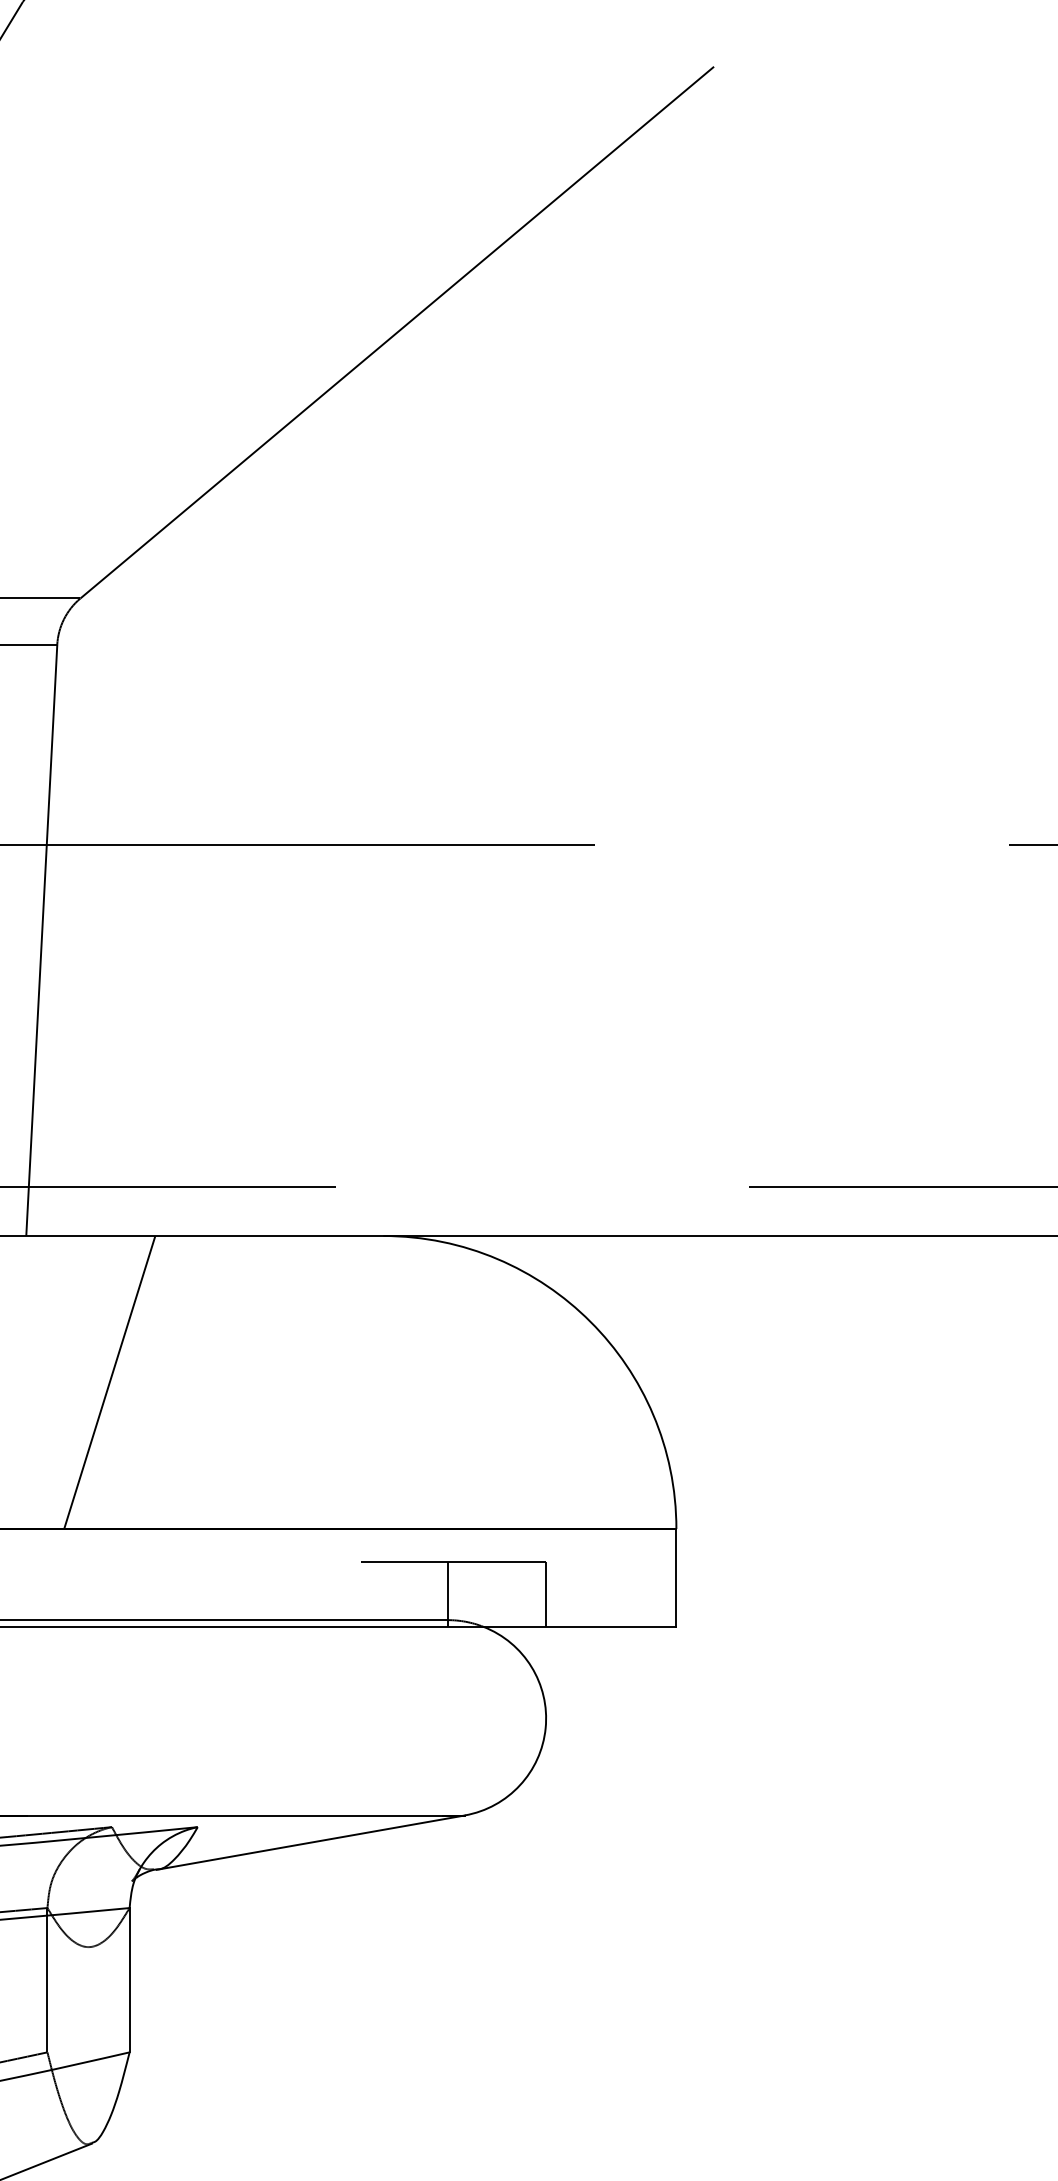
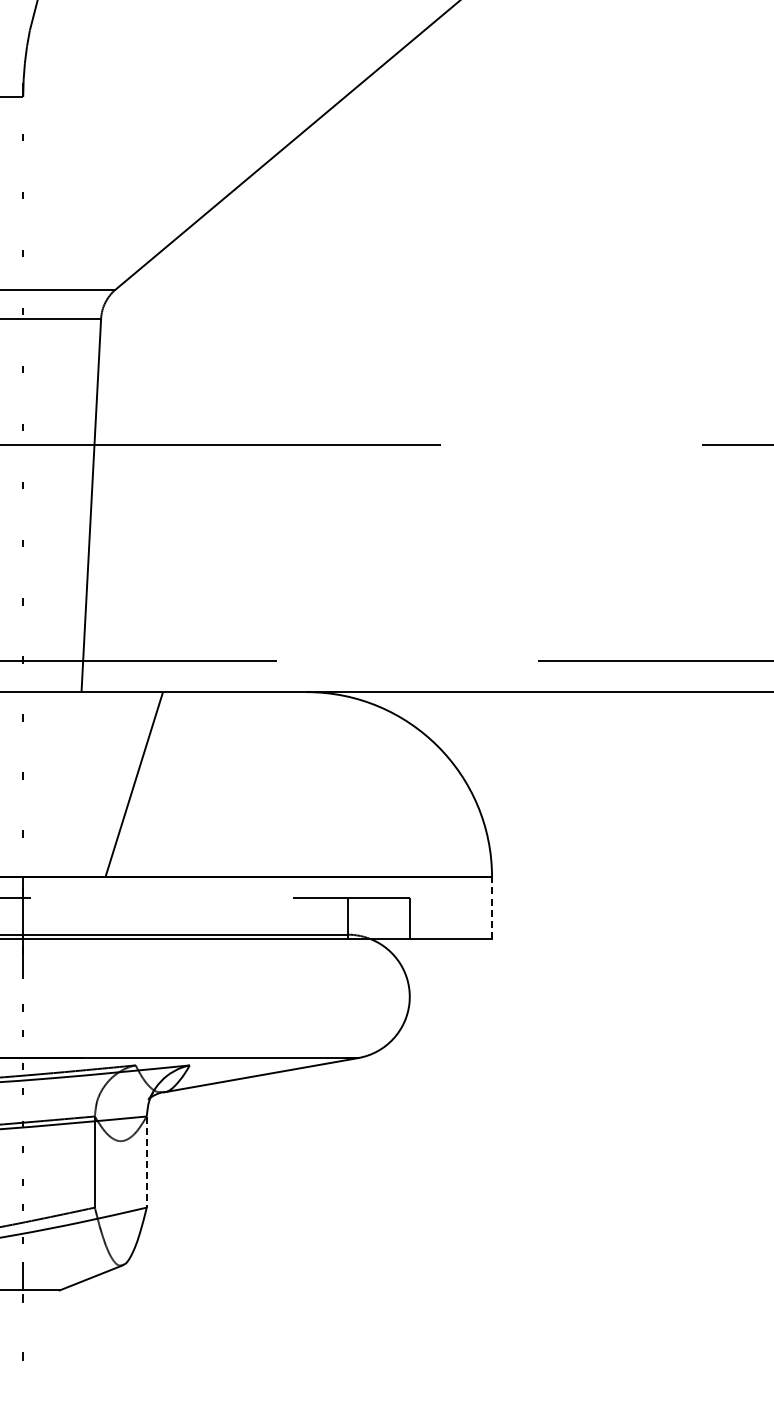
line: (677, 1578) -> (492, 908), solid -> dashed
line: (129, 1980) -> (146, 1162), solid -> dashed

